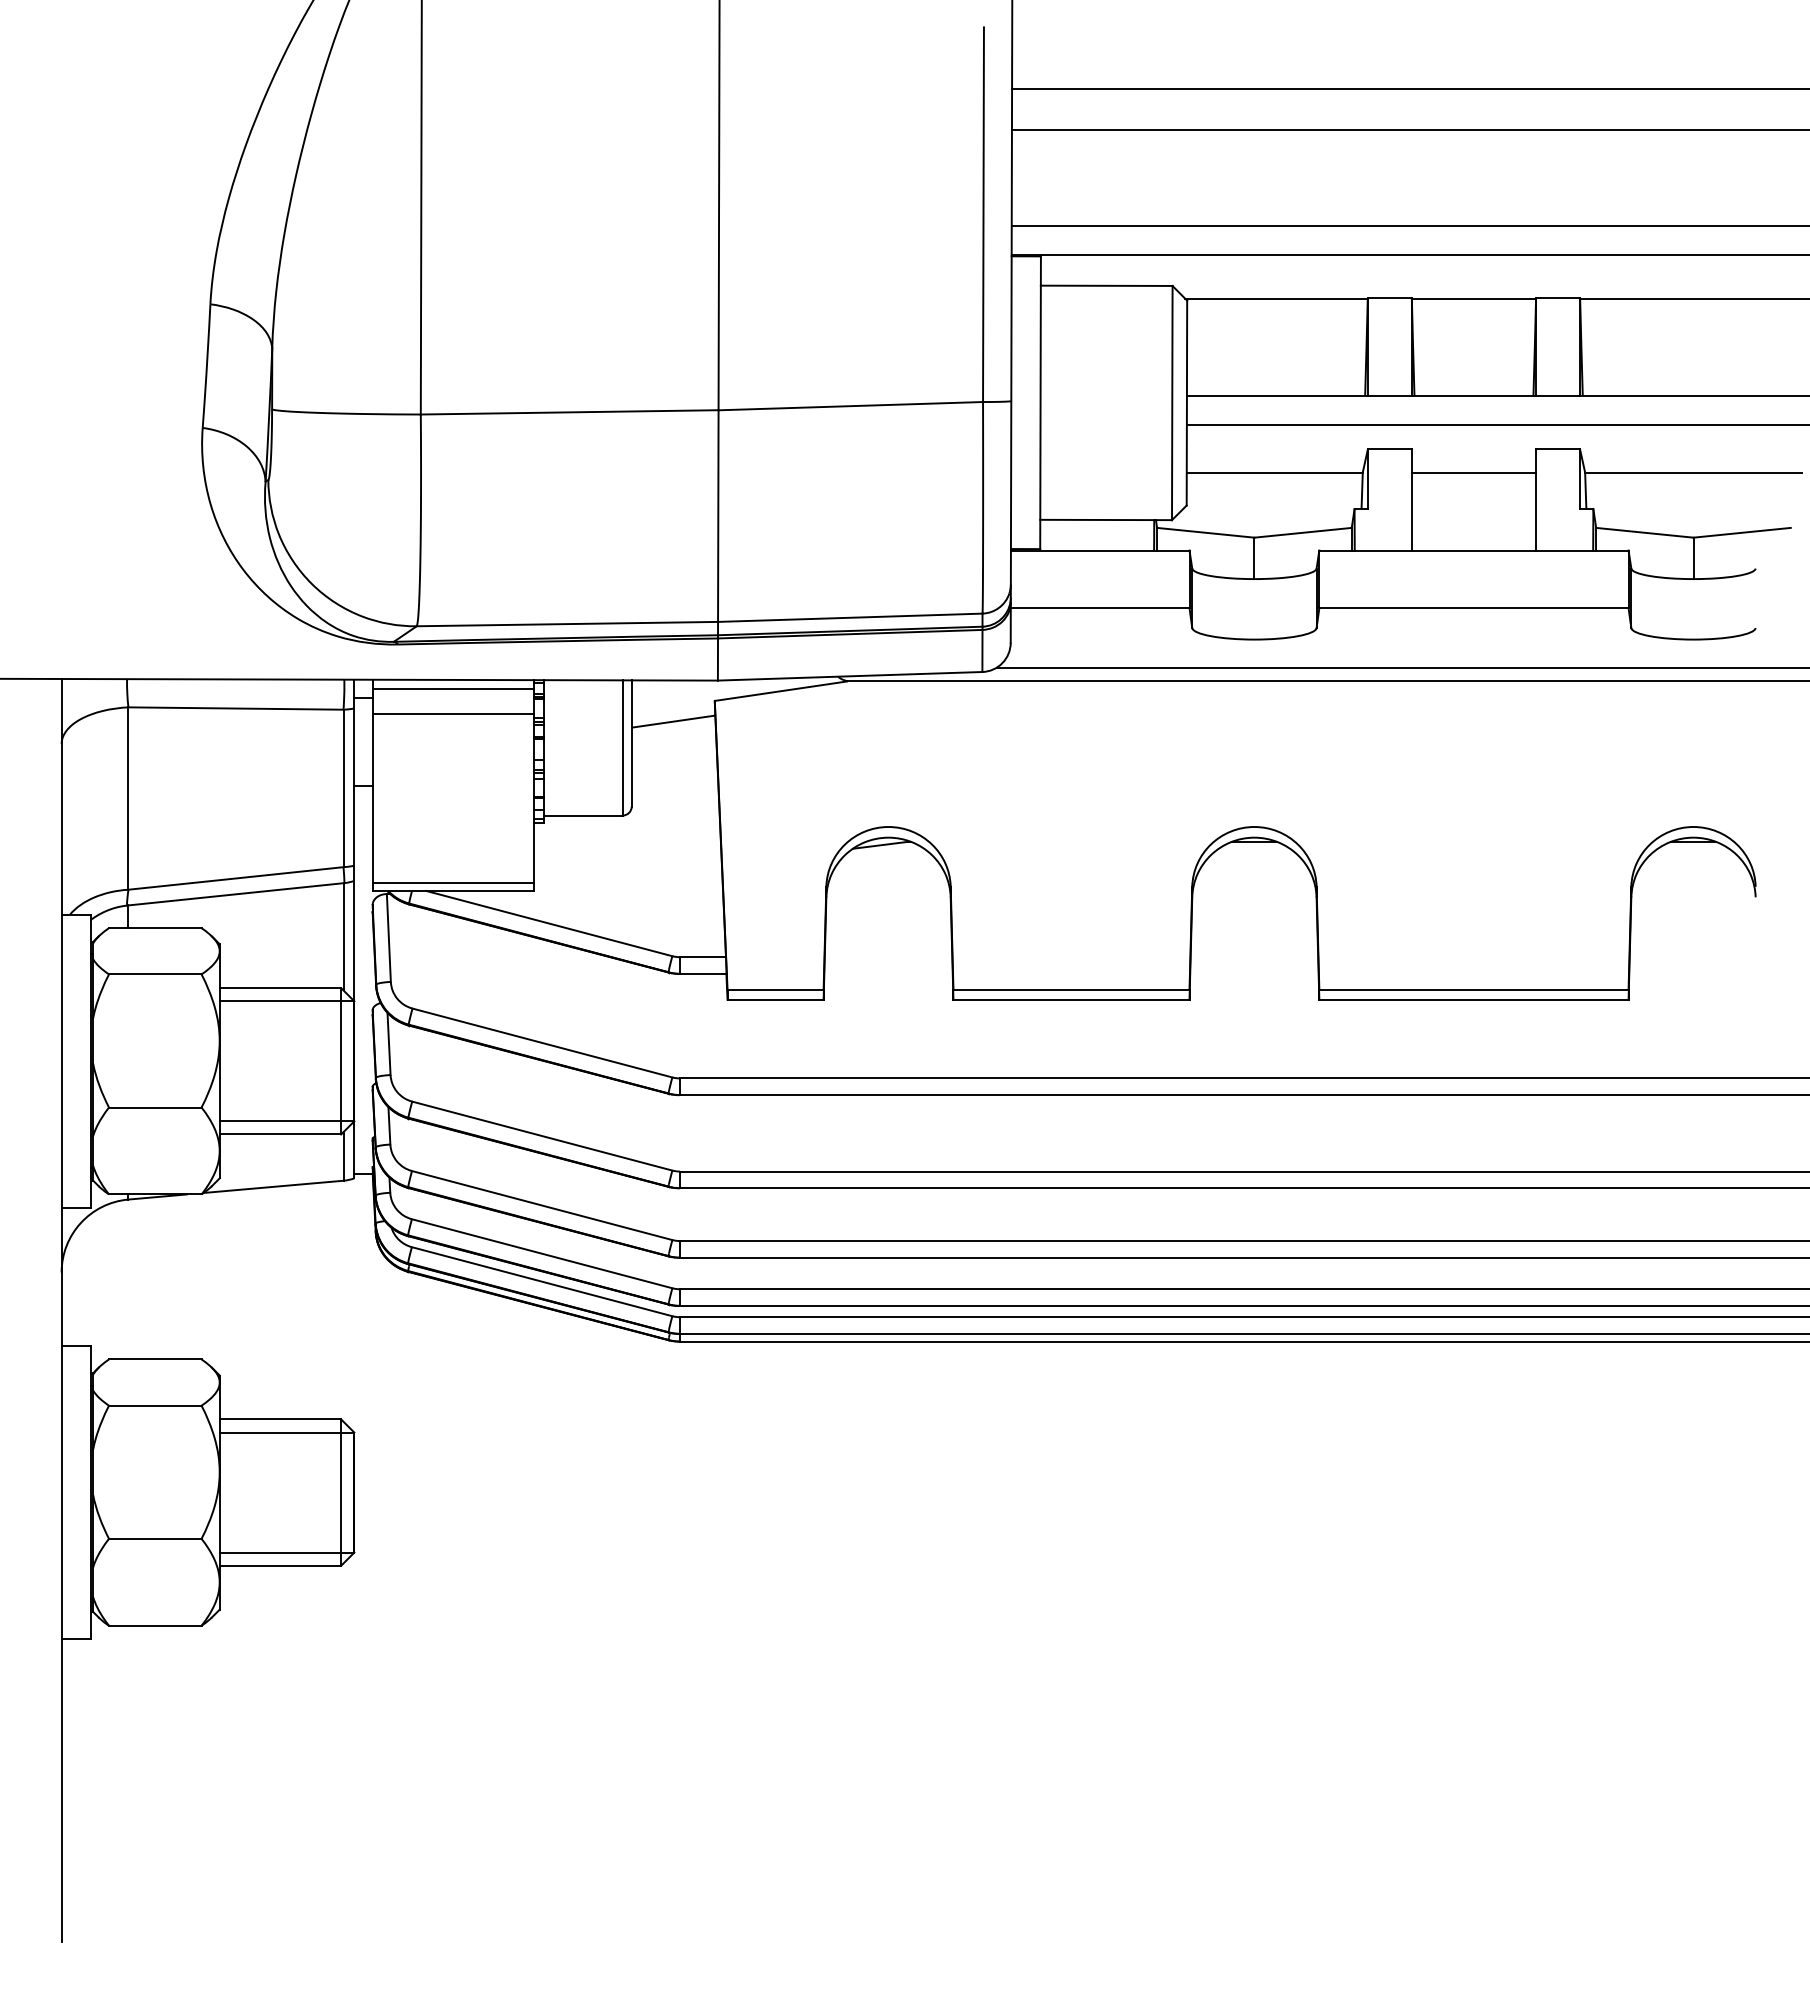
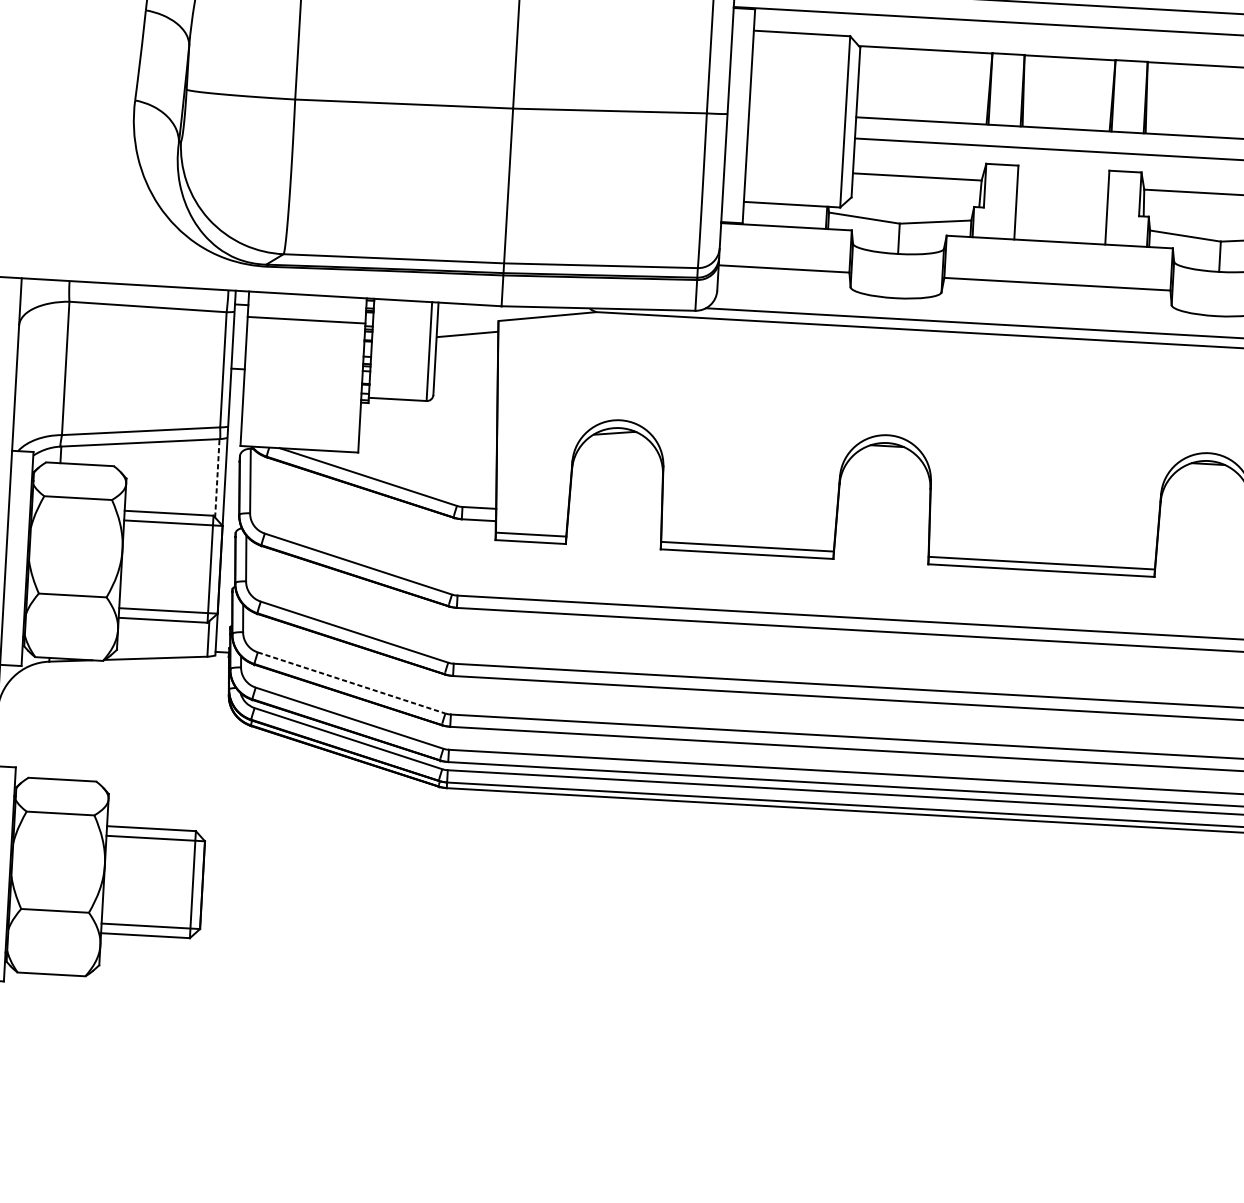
line: (1473, 472) -> (1062, 184), removed
line: (452, 689) -> (307, 301), removed
line: (452, 883) -> (299, 443), removed
line: (343, 936) -> (217, 478), solid -> dashed
line: (542, 1205) -> (351, 682), solid -> dashed

